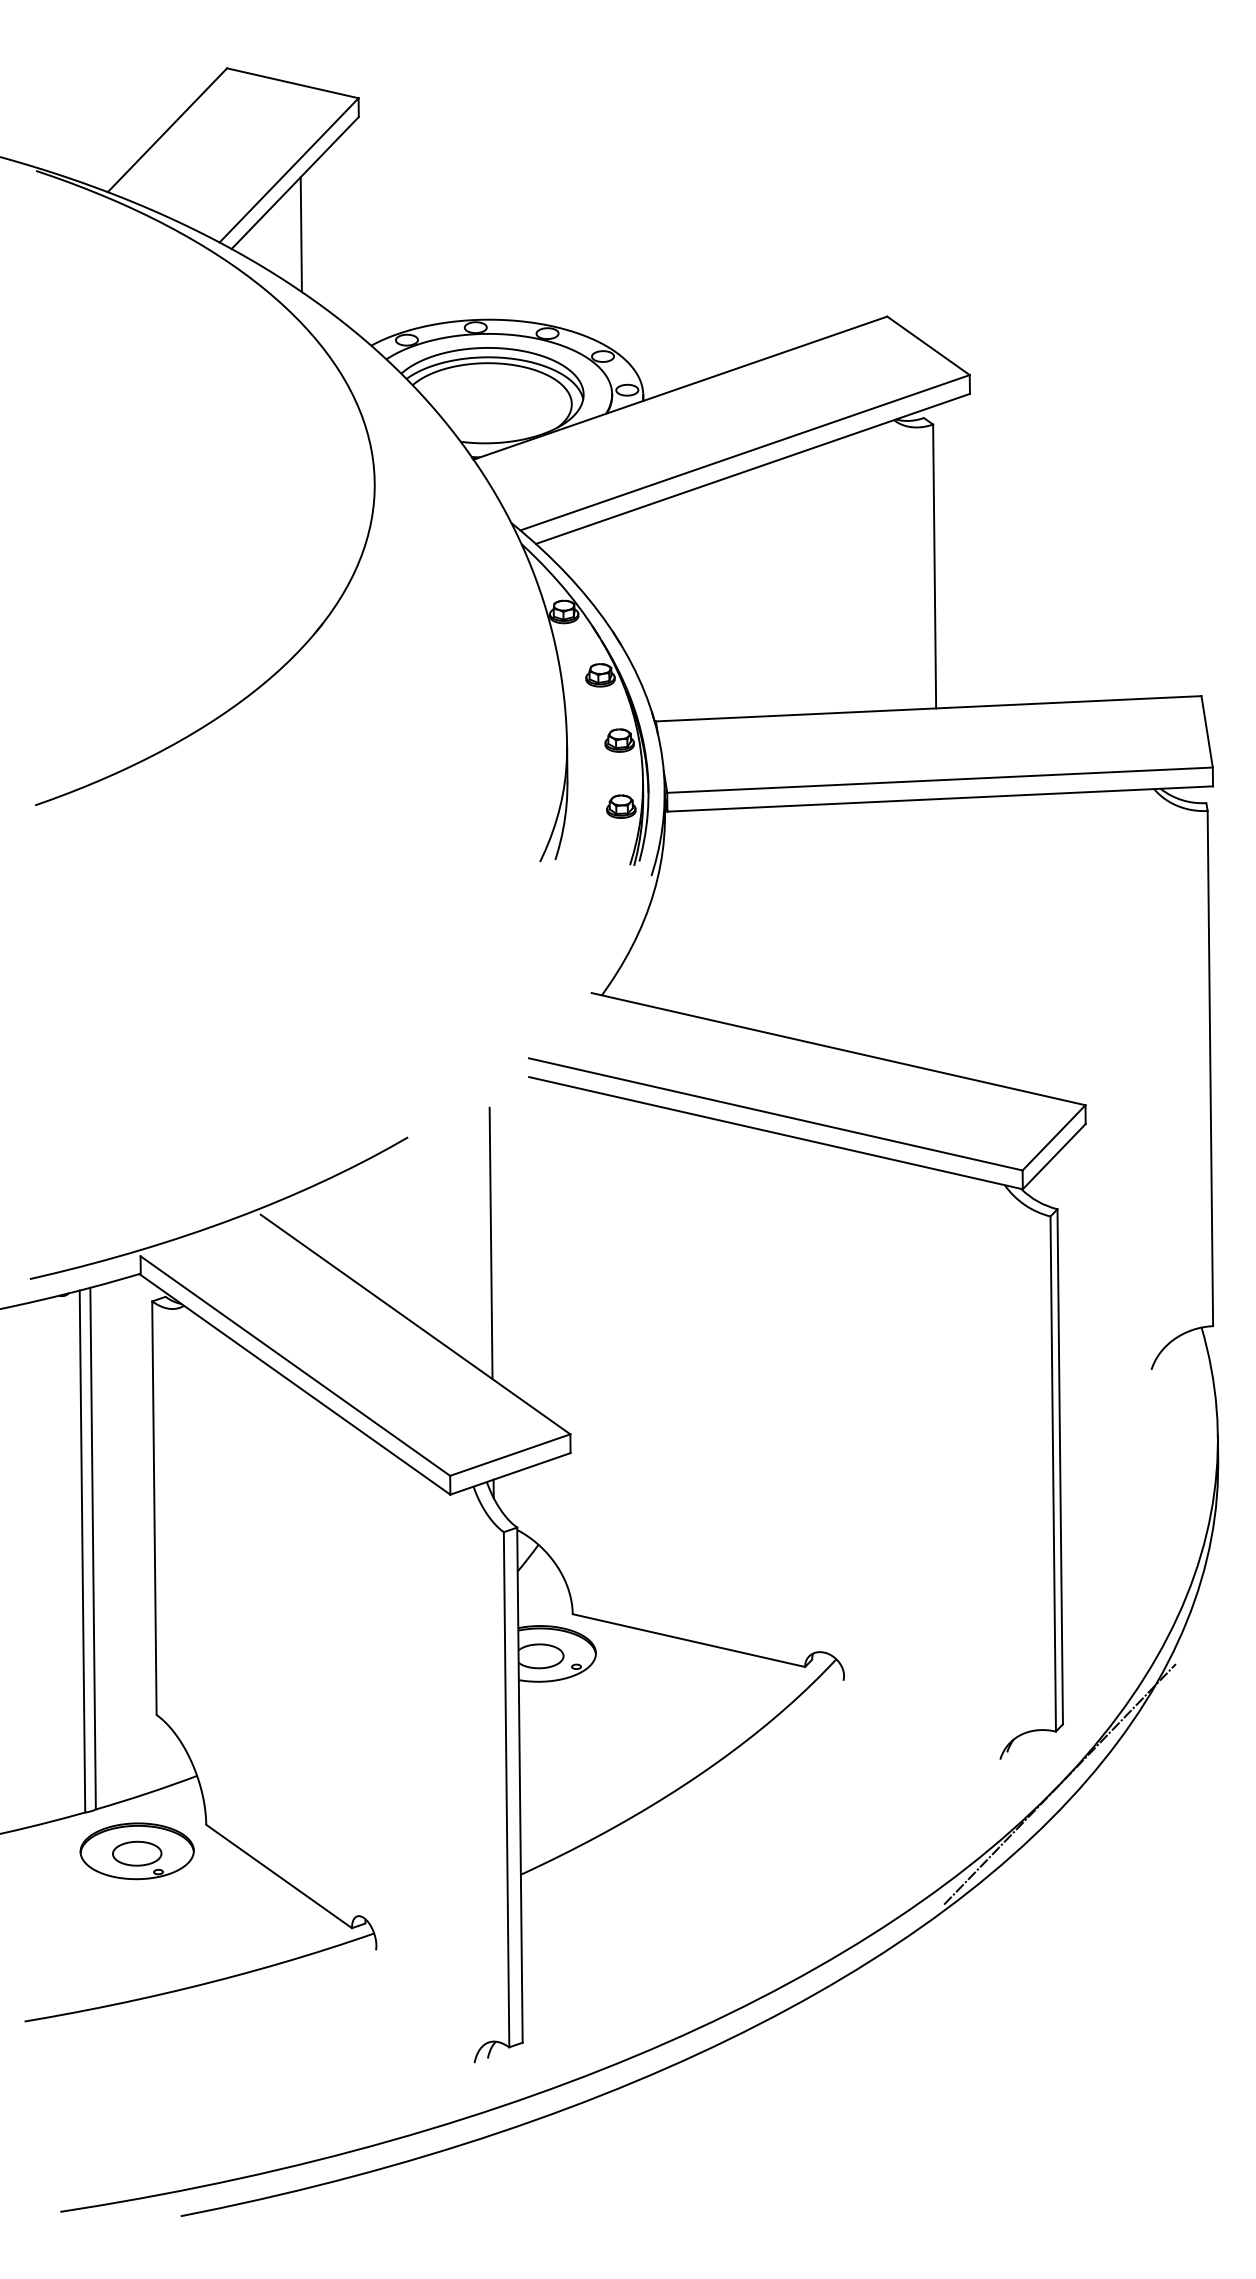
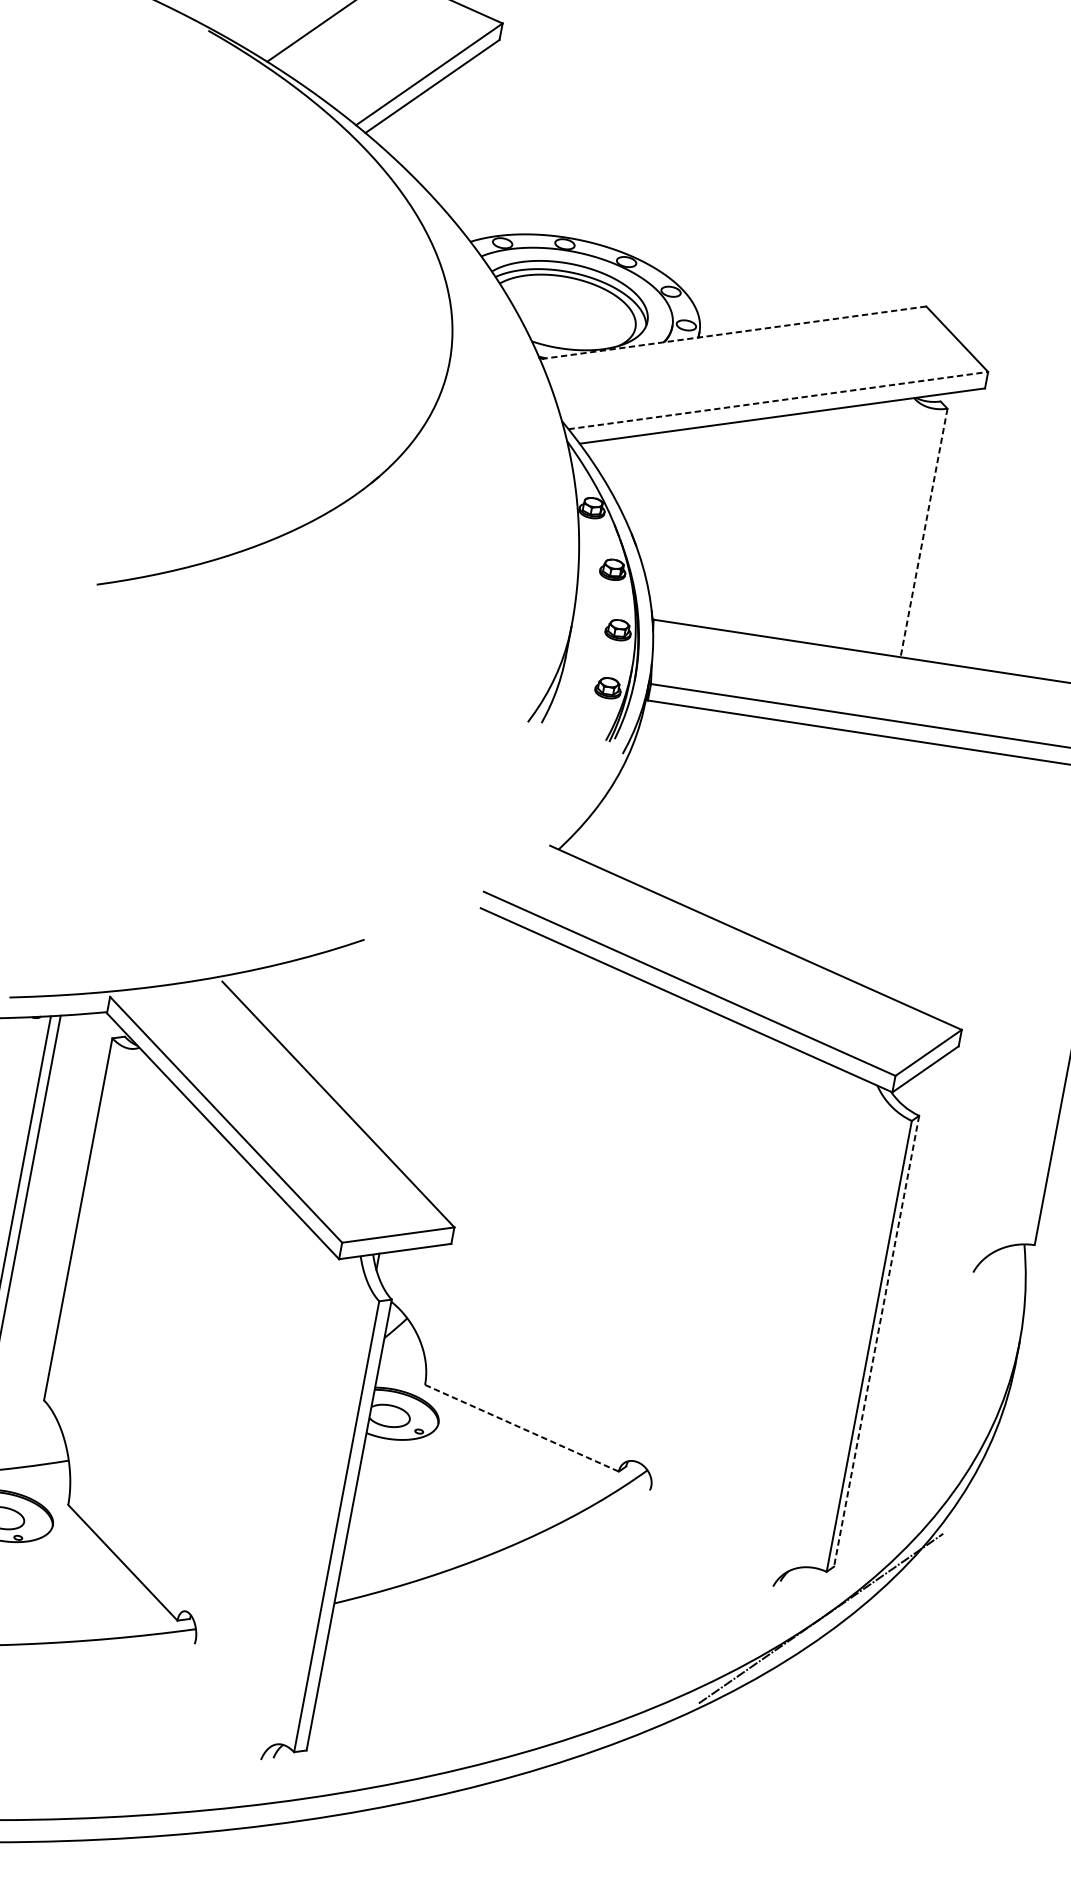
line: (300, 234) -> (428, 132), removed
line: (680, 388) -> (733, 333), solid -> dashed
line: (745, 452) -> (778, 400), solid -> dashed
line: (934, 566) -> (923, 532), solid -> dashed
line: (490, 1243) -> (417, 1046), removed
line: (1060, 1466) -> (876, 1341), solid -> dashed
line: (689, 1640) -> (522, 1428), solid -> dashed

